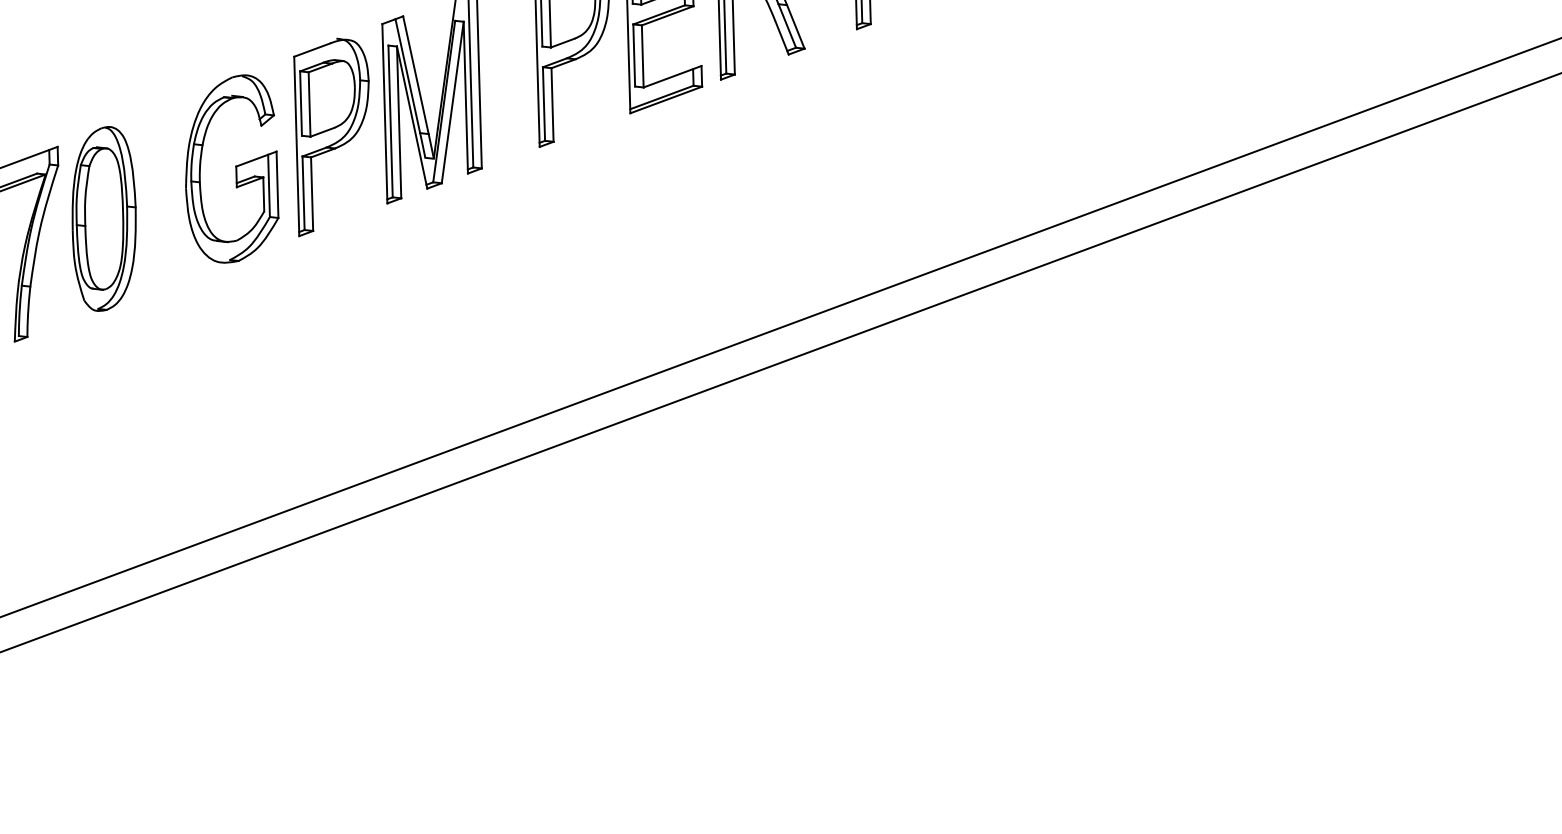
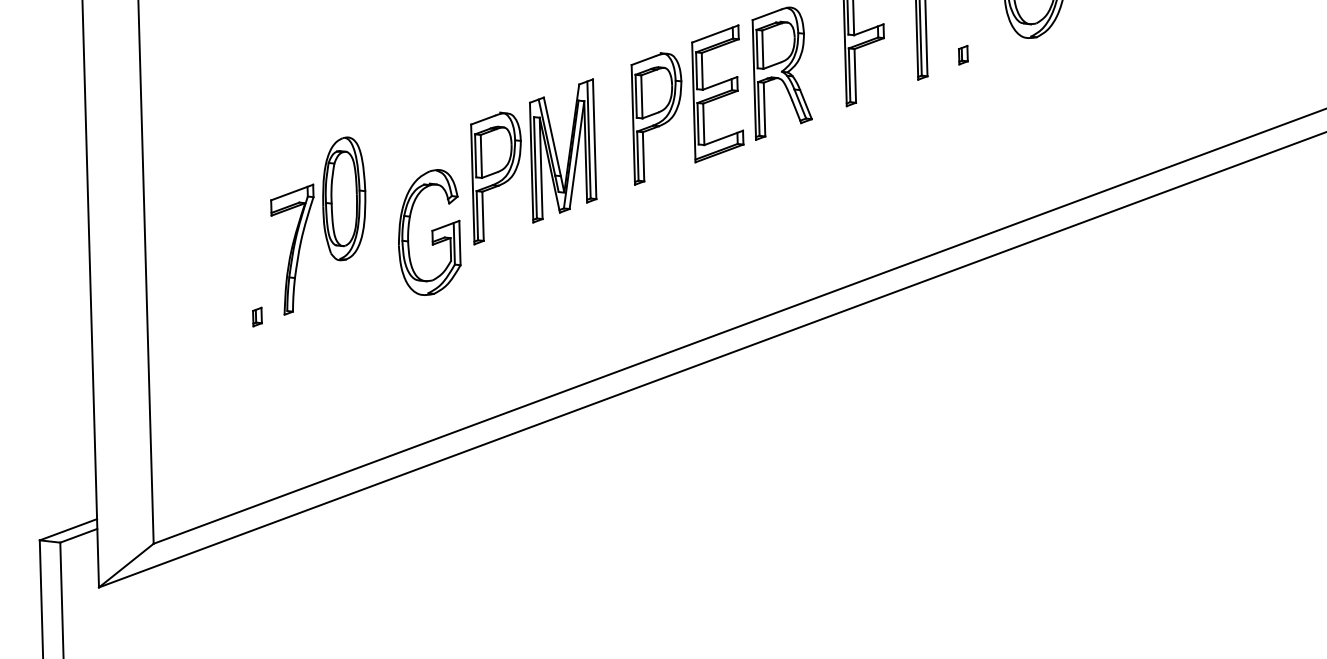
part: (231, 168) -> (429, 232), moved
part: (104, 218) -> (344, 198), moved

